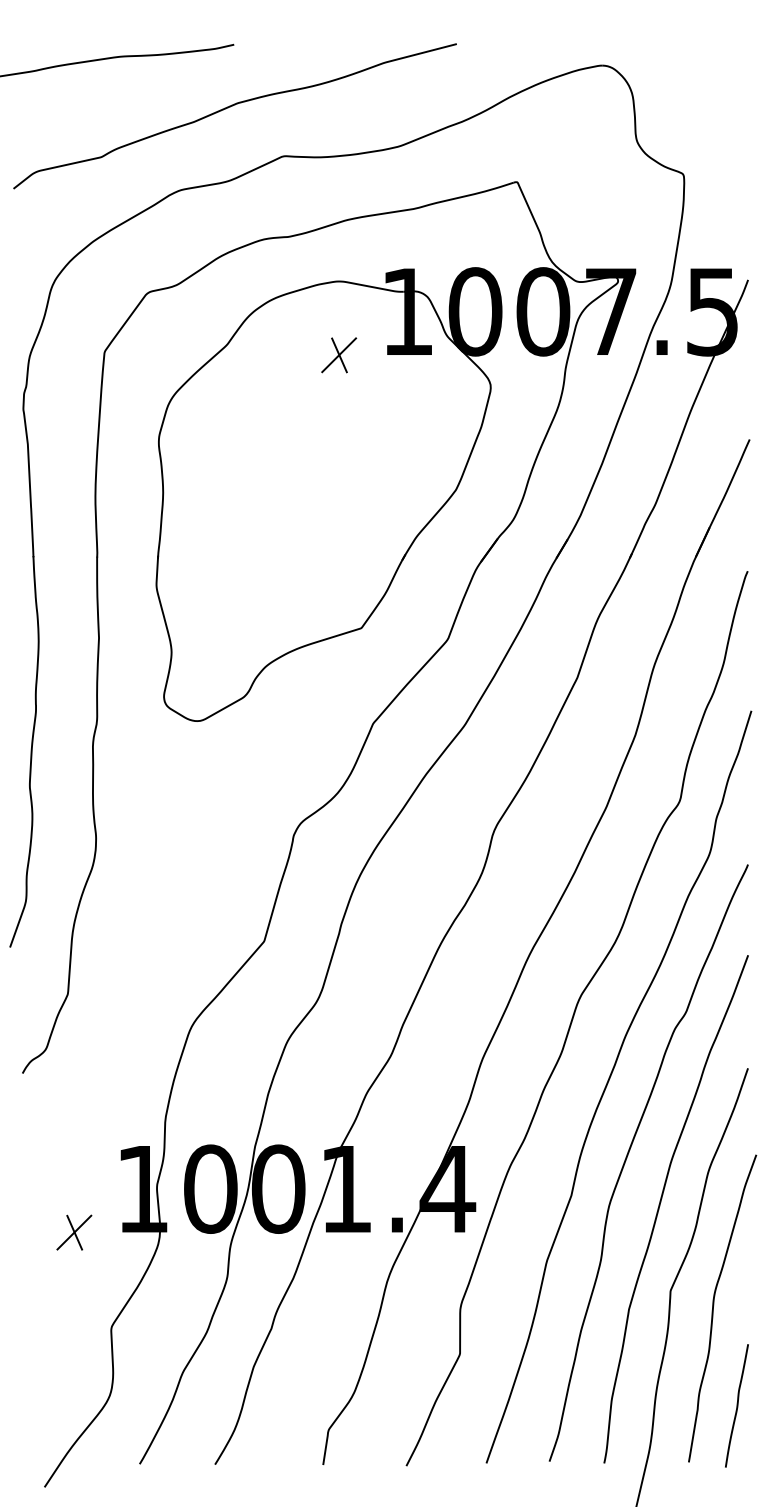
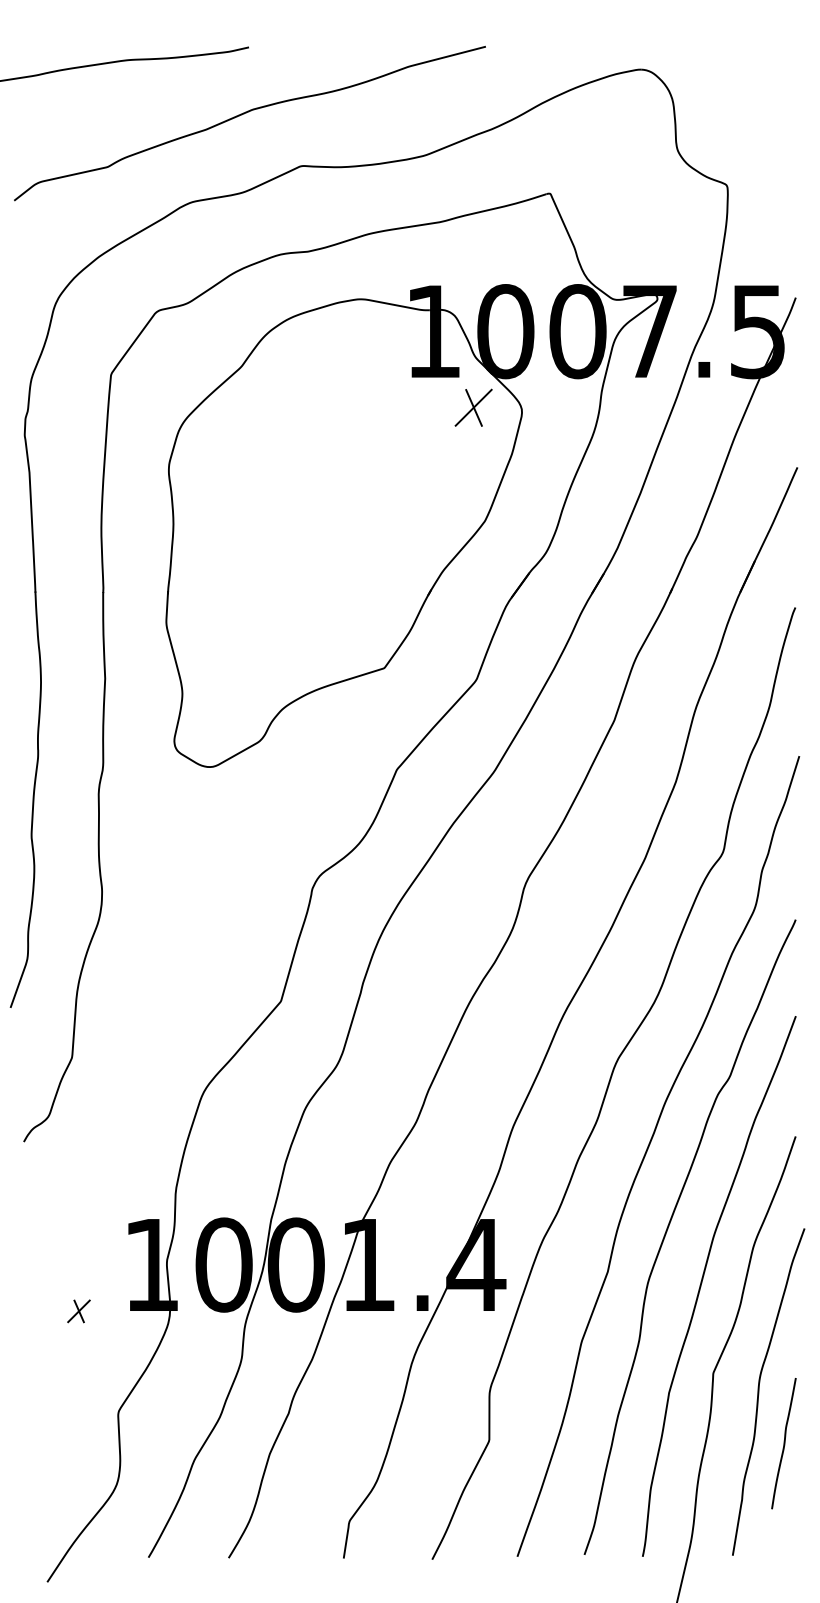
part: (338, 354) -> (473, 407), moved
part: (73, 1232) -> (78, 1311), size x0.6
curve: (736, 1405) -> (783, 1443), moved

